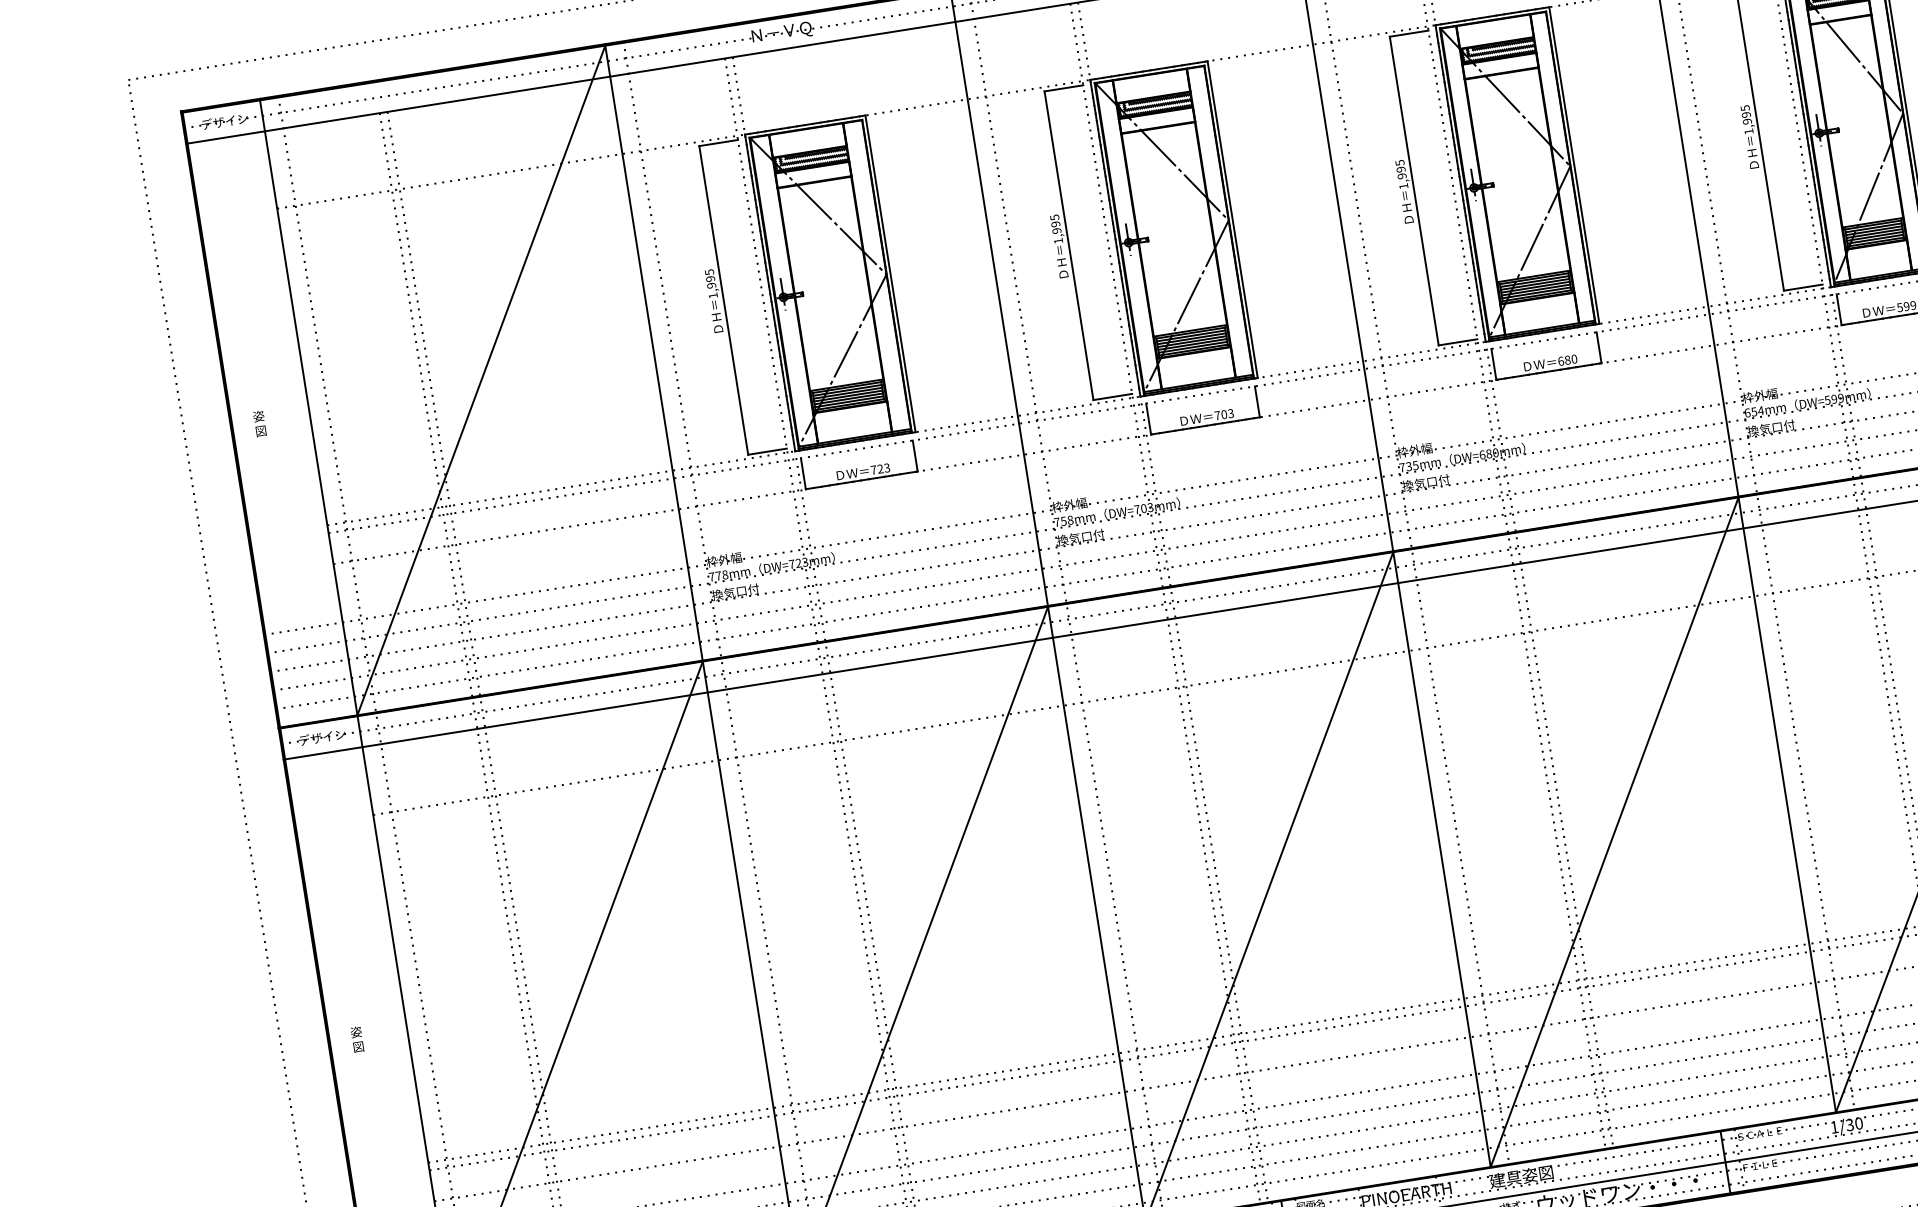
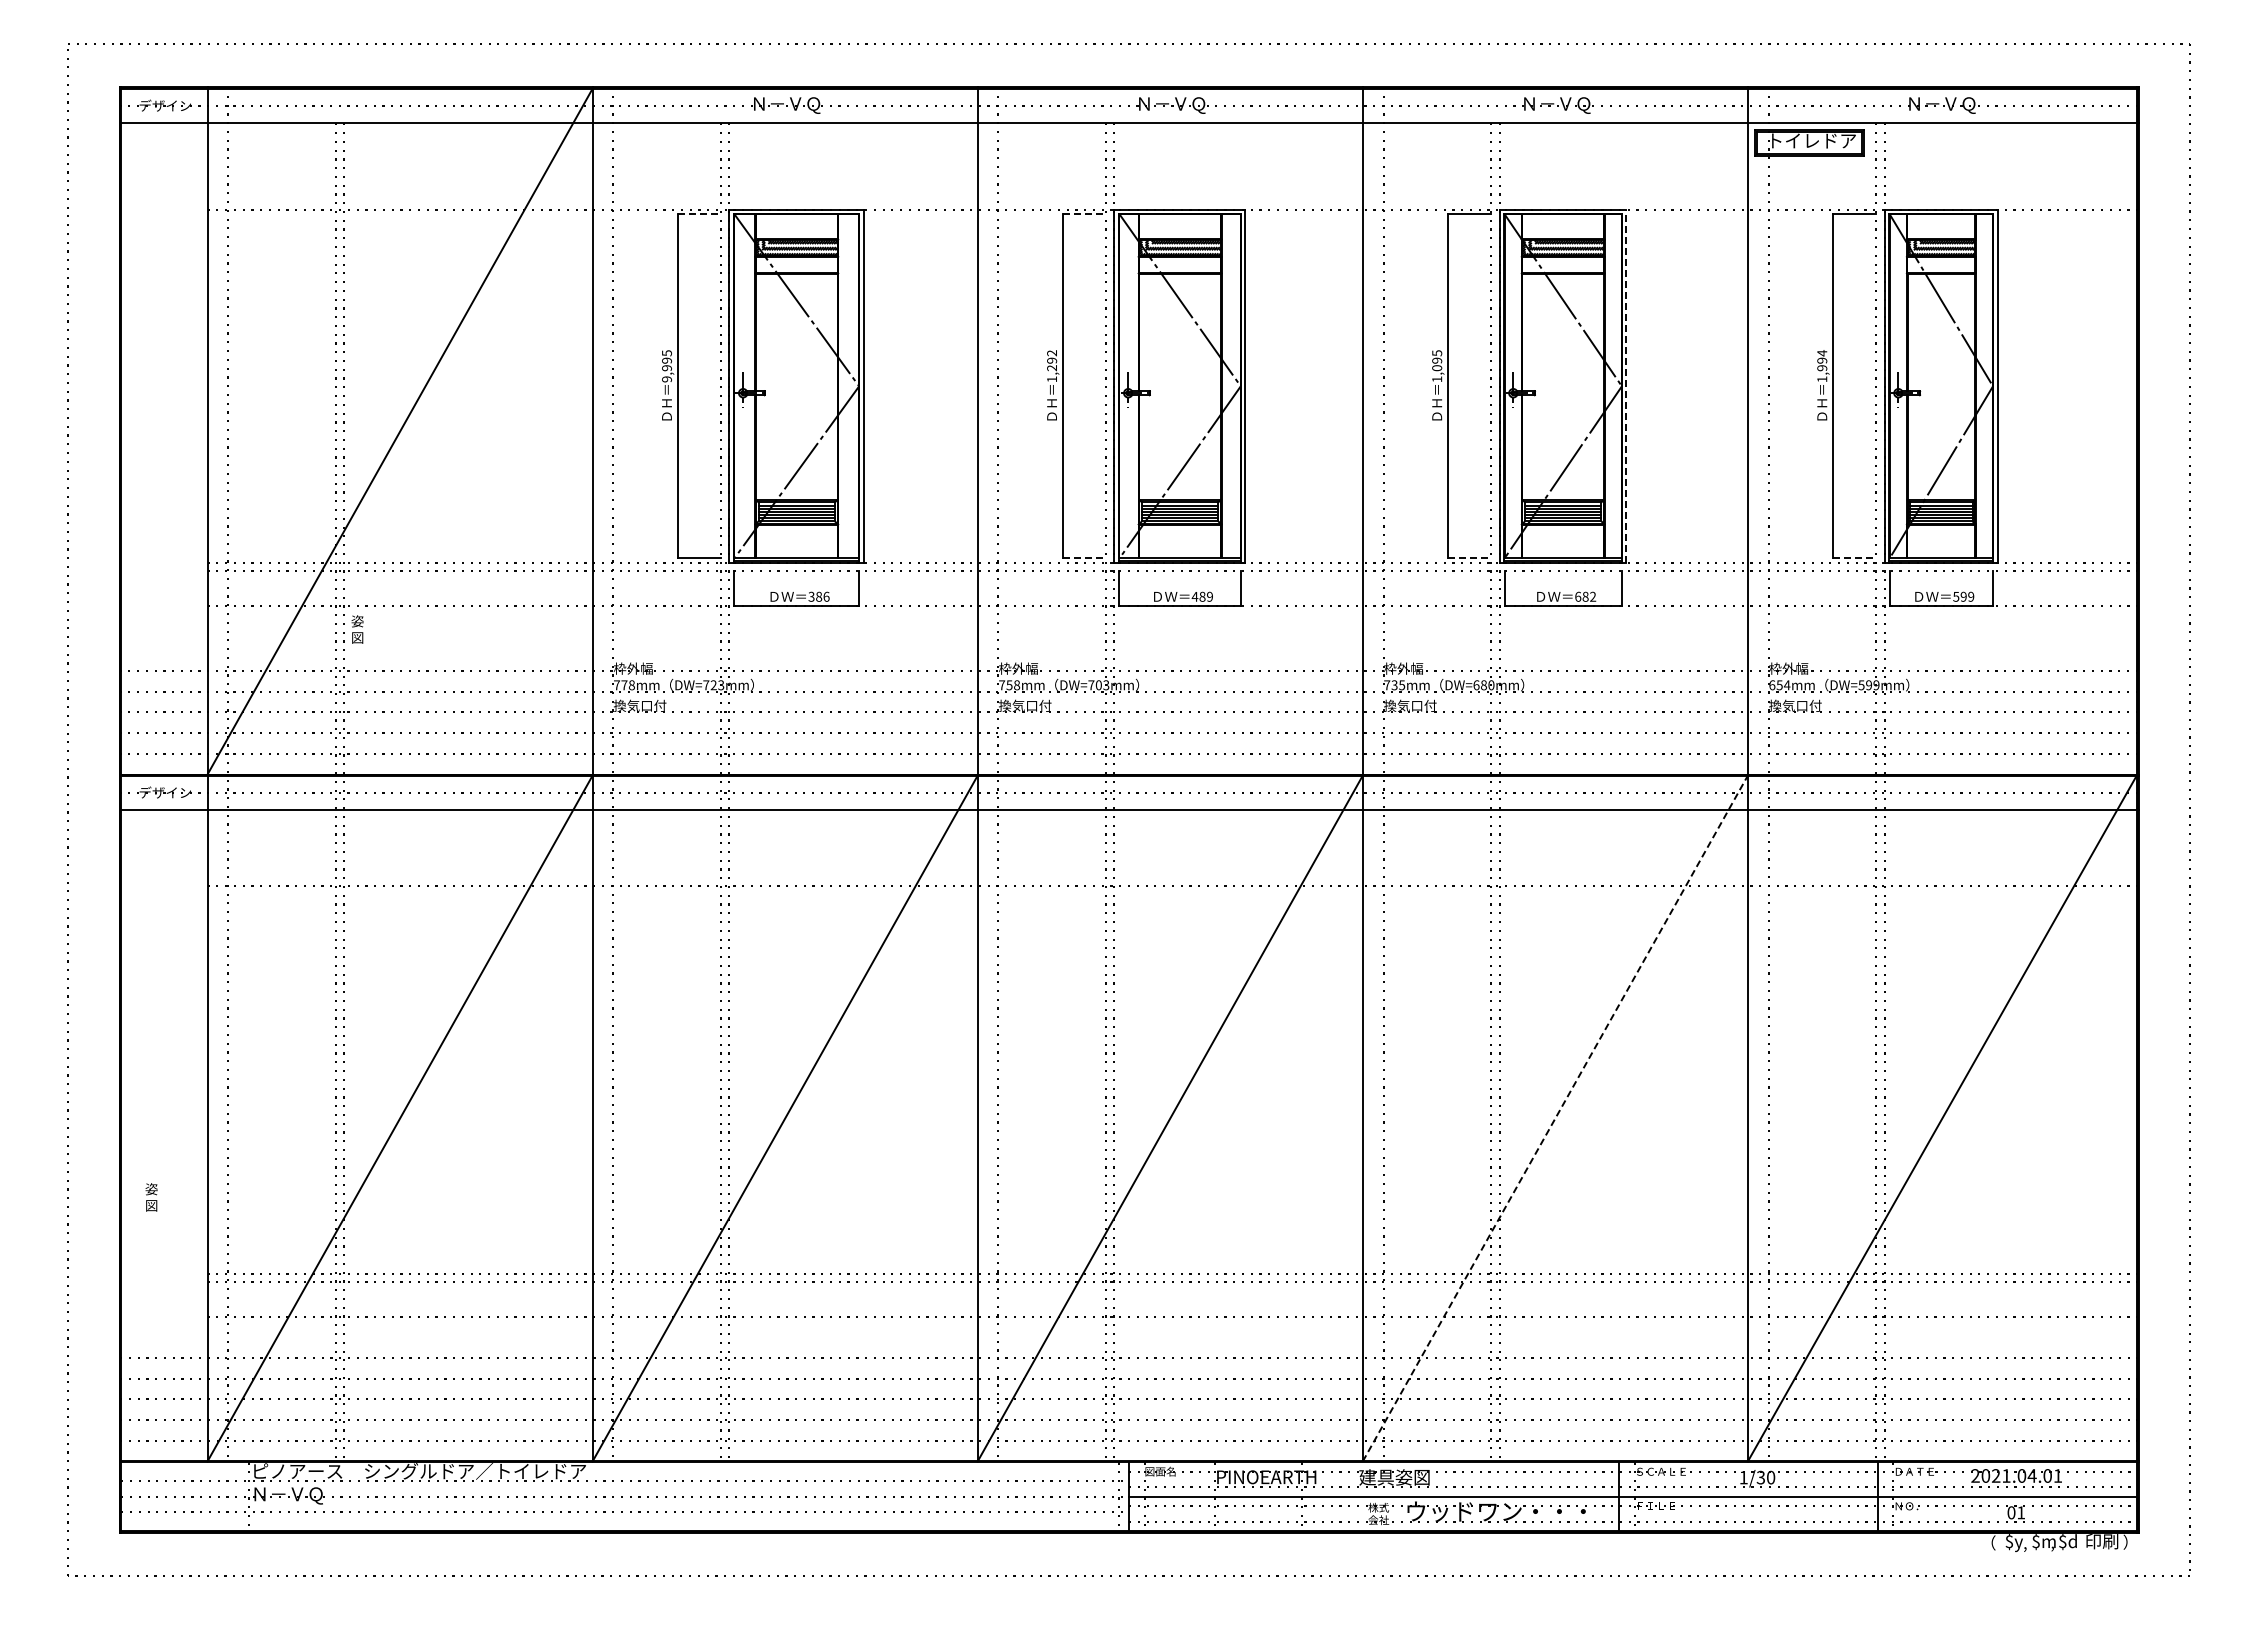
line: (1064, 88) -> (1084, 214), solid -> dashed
text: (1745, 108) -> (1822, 353), 1,995 -> 1,994
line: (718, 143) -> (699, 214), solid -> dashed
line: (1574, 165) -> (1626, 386), solid -> dashed
text: (1402, 176) -> (1437, 368), 1,995 -> 1,095
text: (1056, 224) -> (1052, 360), 1,995 -> 1,292
line: (1803, 287) -> (1854, 558), solid -> dashed
text: (712, 295) -> (666, 379), 1,995 -> 9,995
line: (1458, 342) -> (1469, 558), solid -> dashed
text: (1574, 358) -> (1593, 596), 680 -> 682
line: (1113, 397) -> (1084, 558), solid -> dashed
text: (1223, 414) -> (1201, 596), 703 -> 489
text: (259, 423) -> (357, 629), moved
text: (879, 468) -> (818, 596), 723 -> 386
line: (1614, 832) -> (1555, 1118), solid -> dashed
text: (357, 1039) -> (151, 1197), moved

